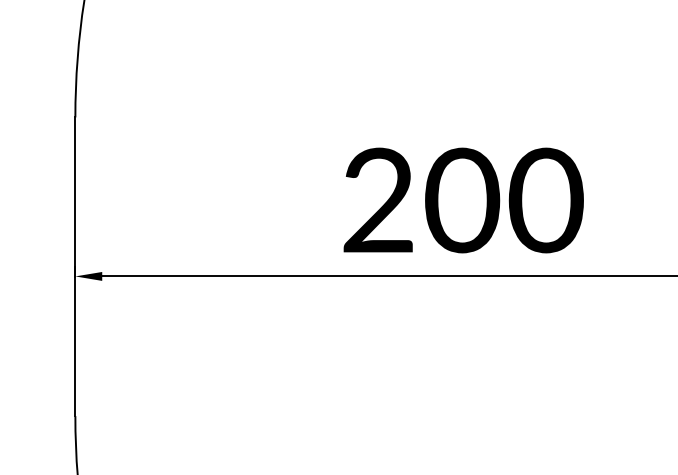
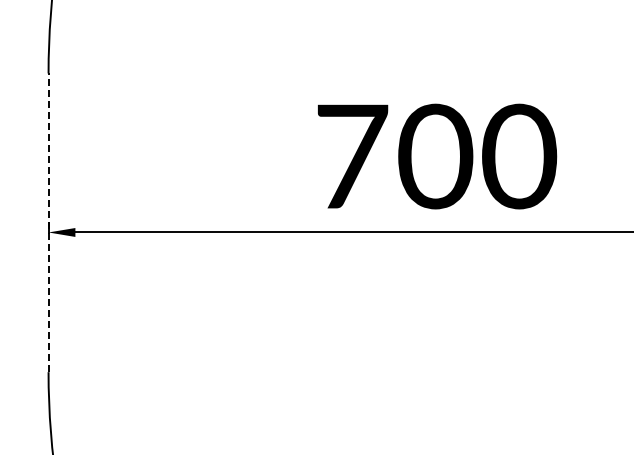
text: (378, 199) -> (351, 155), 200 -> 700
line: (75, 266) -> (48, 222), solid -> dashed

